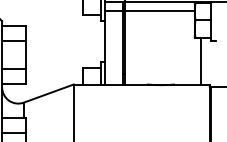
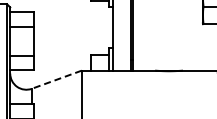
line: (200, 61) -> (208, 47), removed
line: (48, 93) -> (56, 79), solid -> dashed

